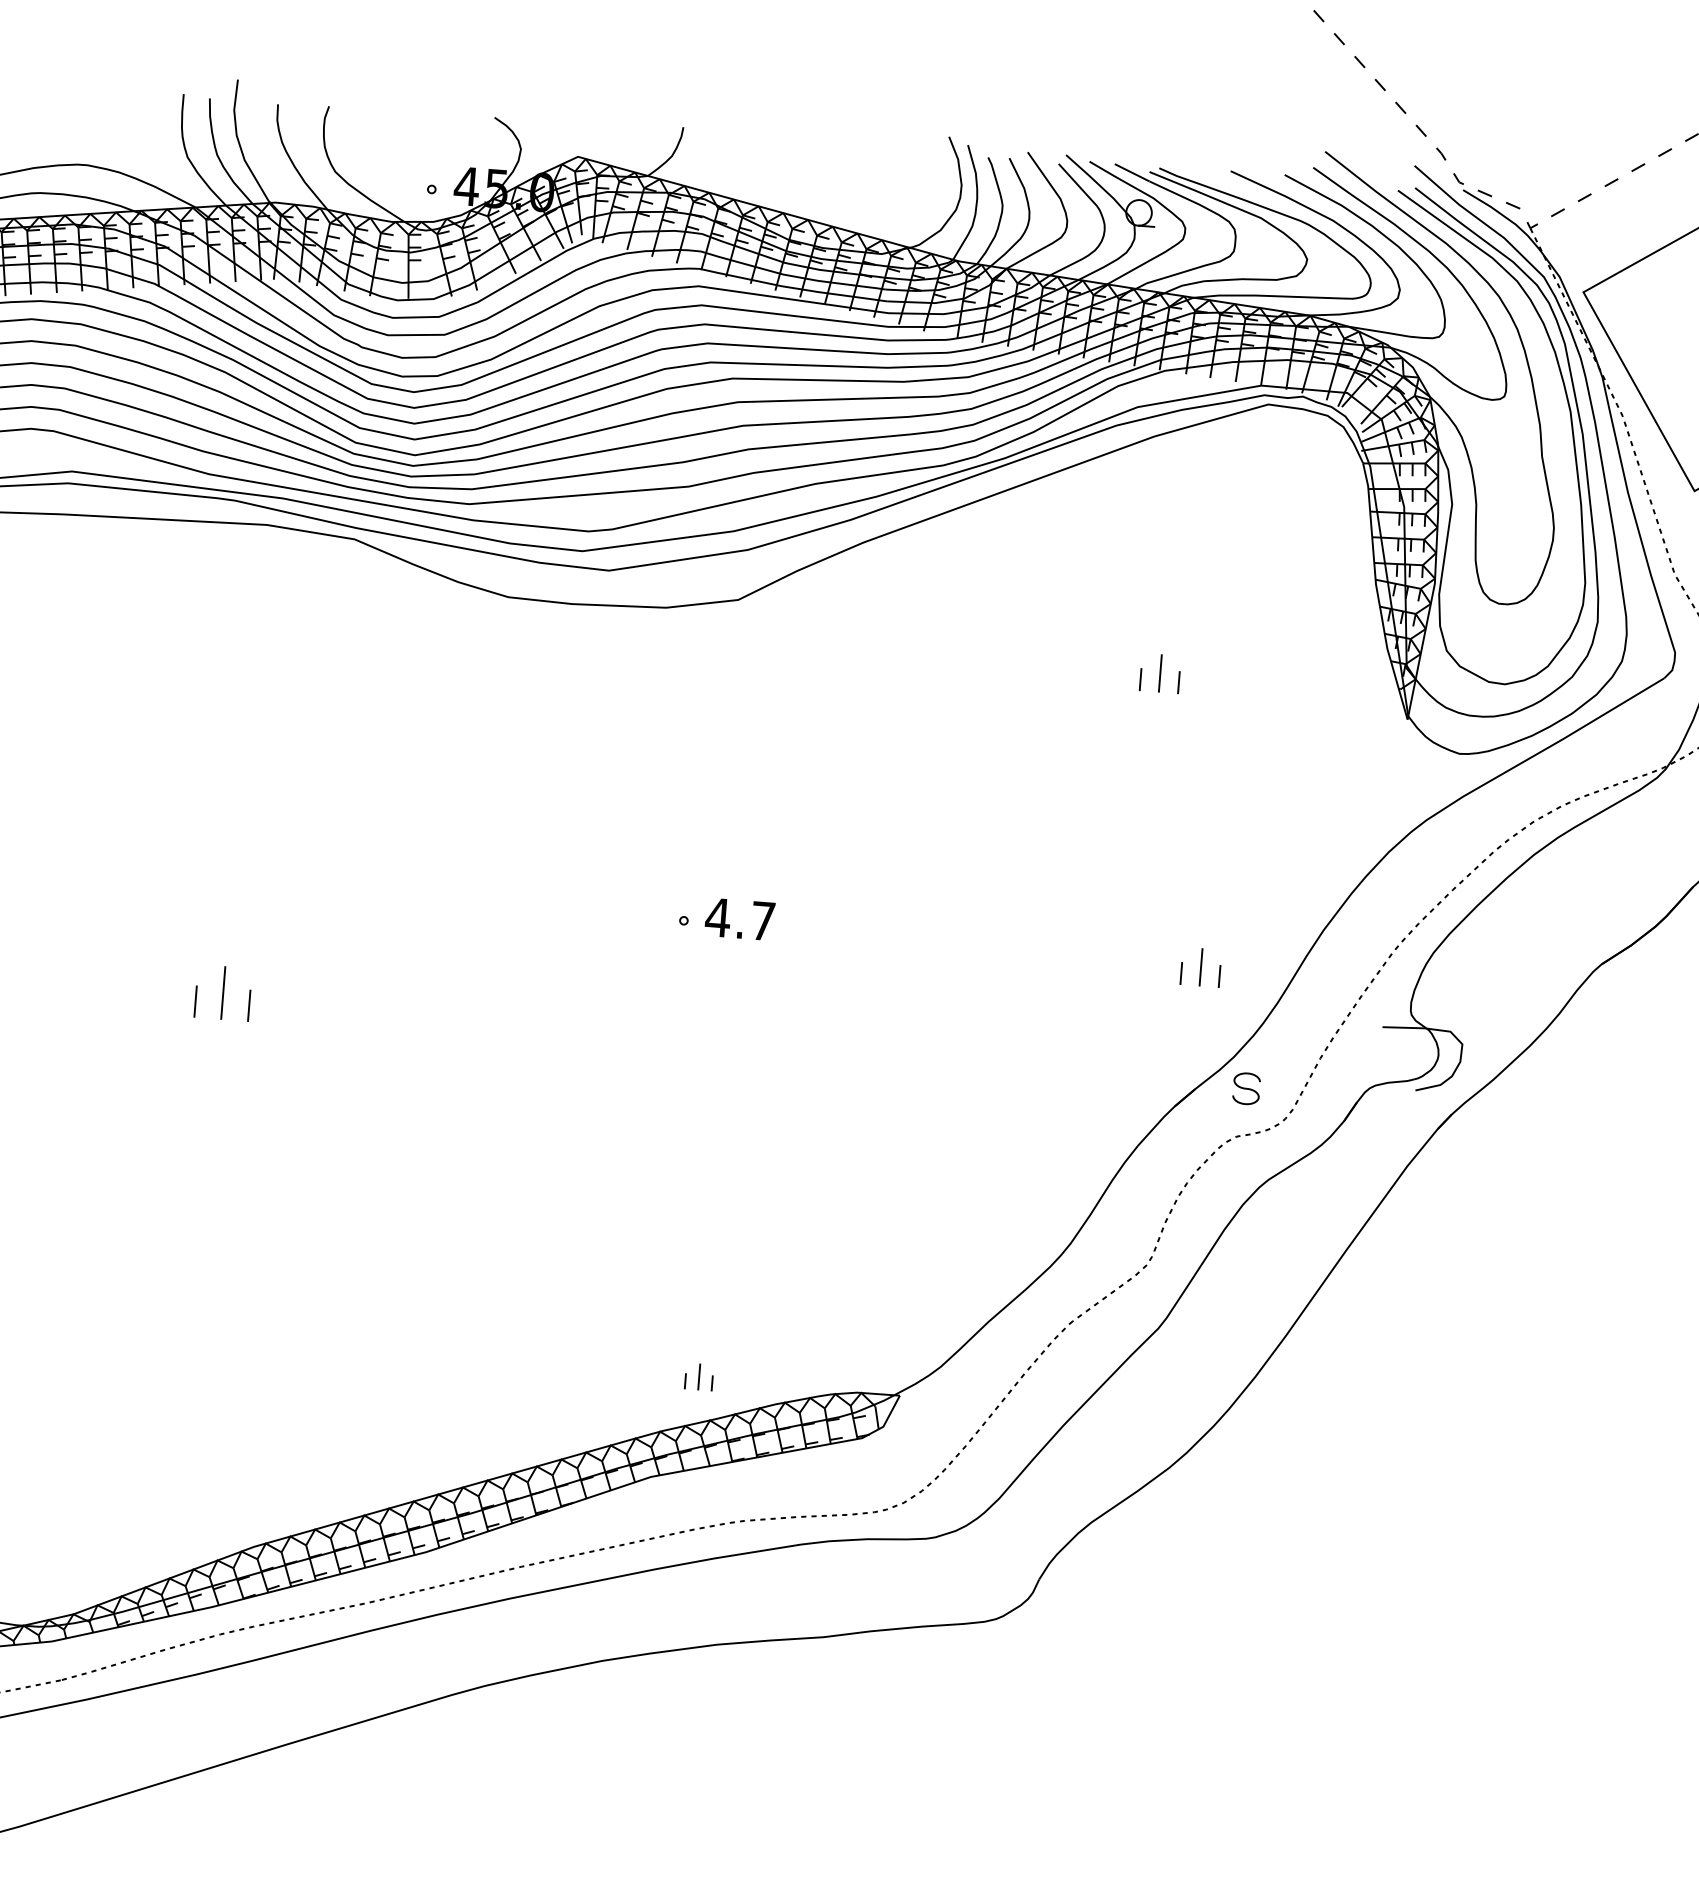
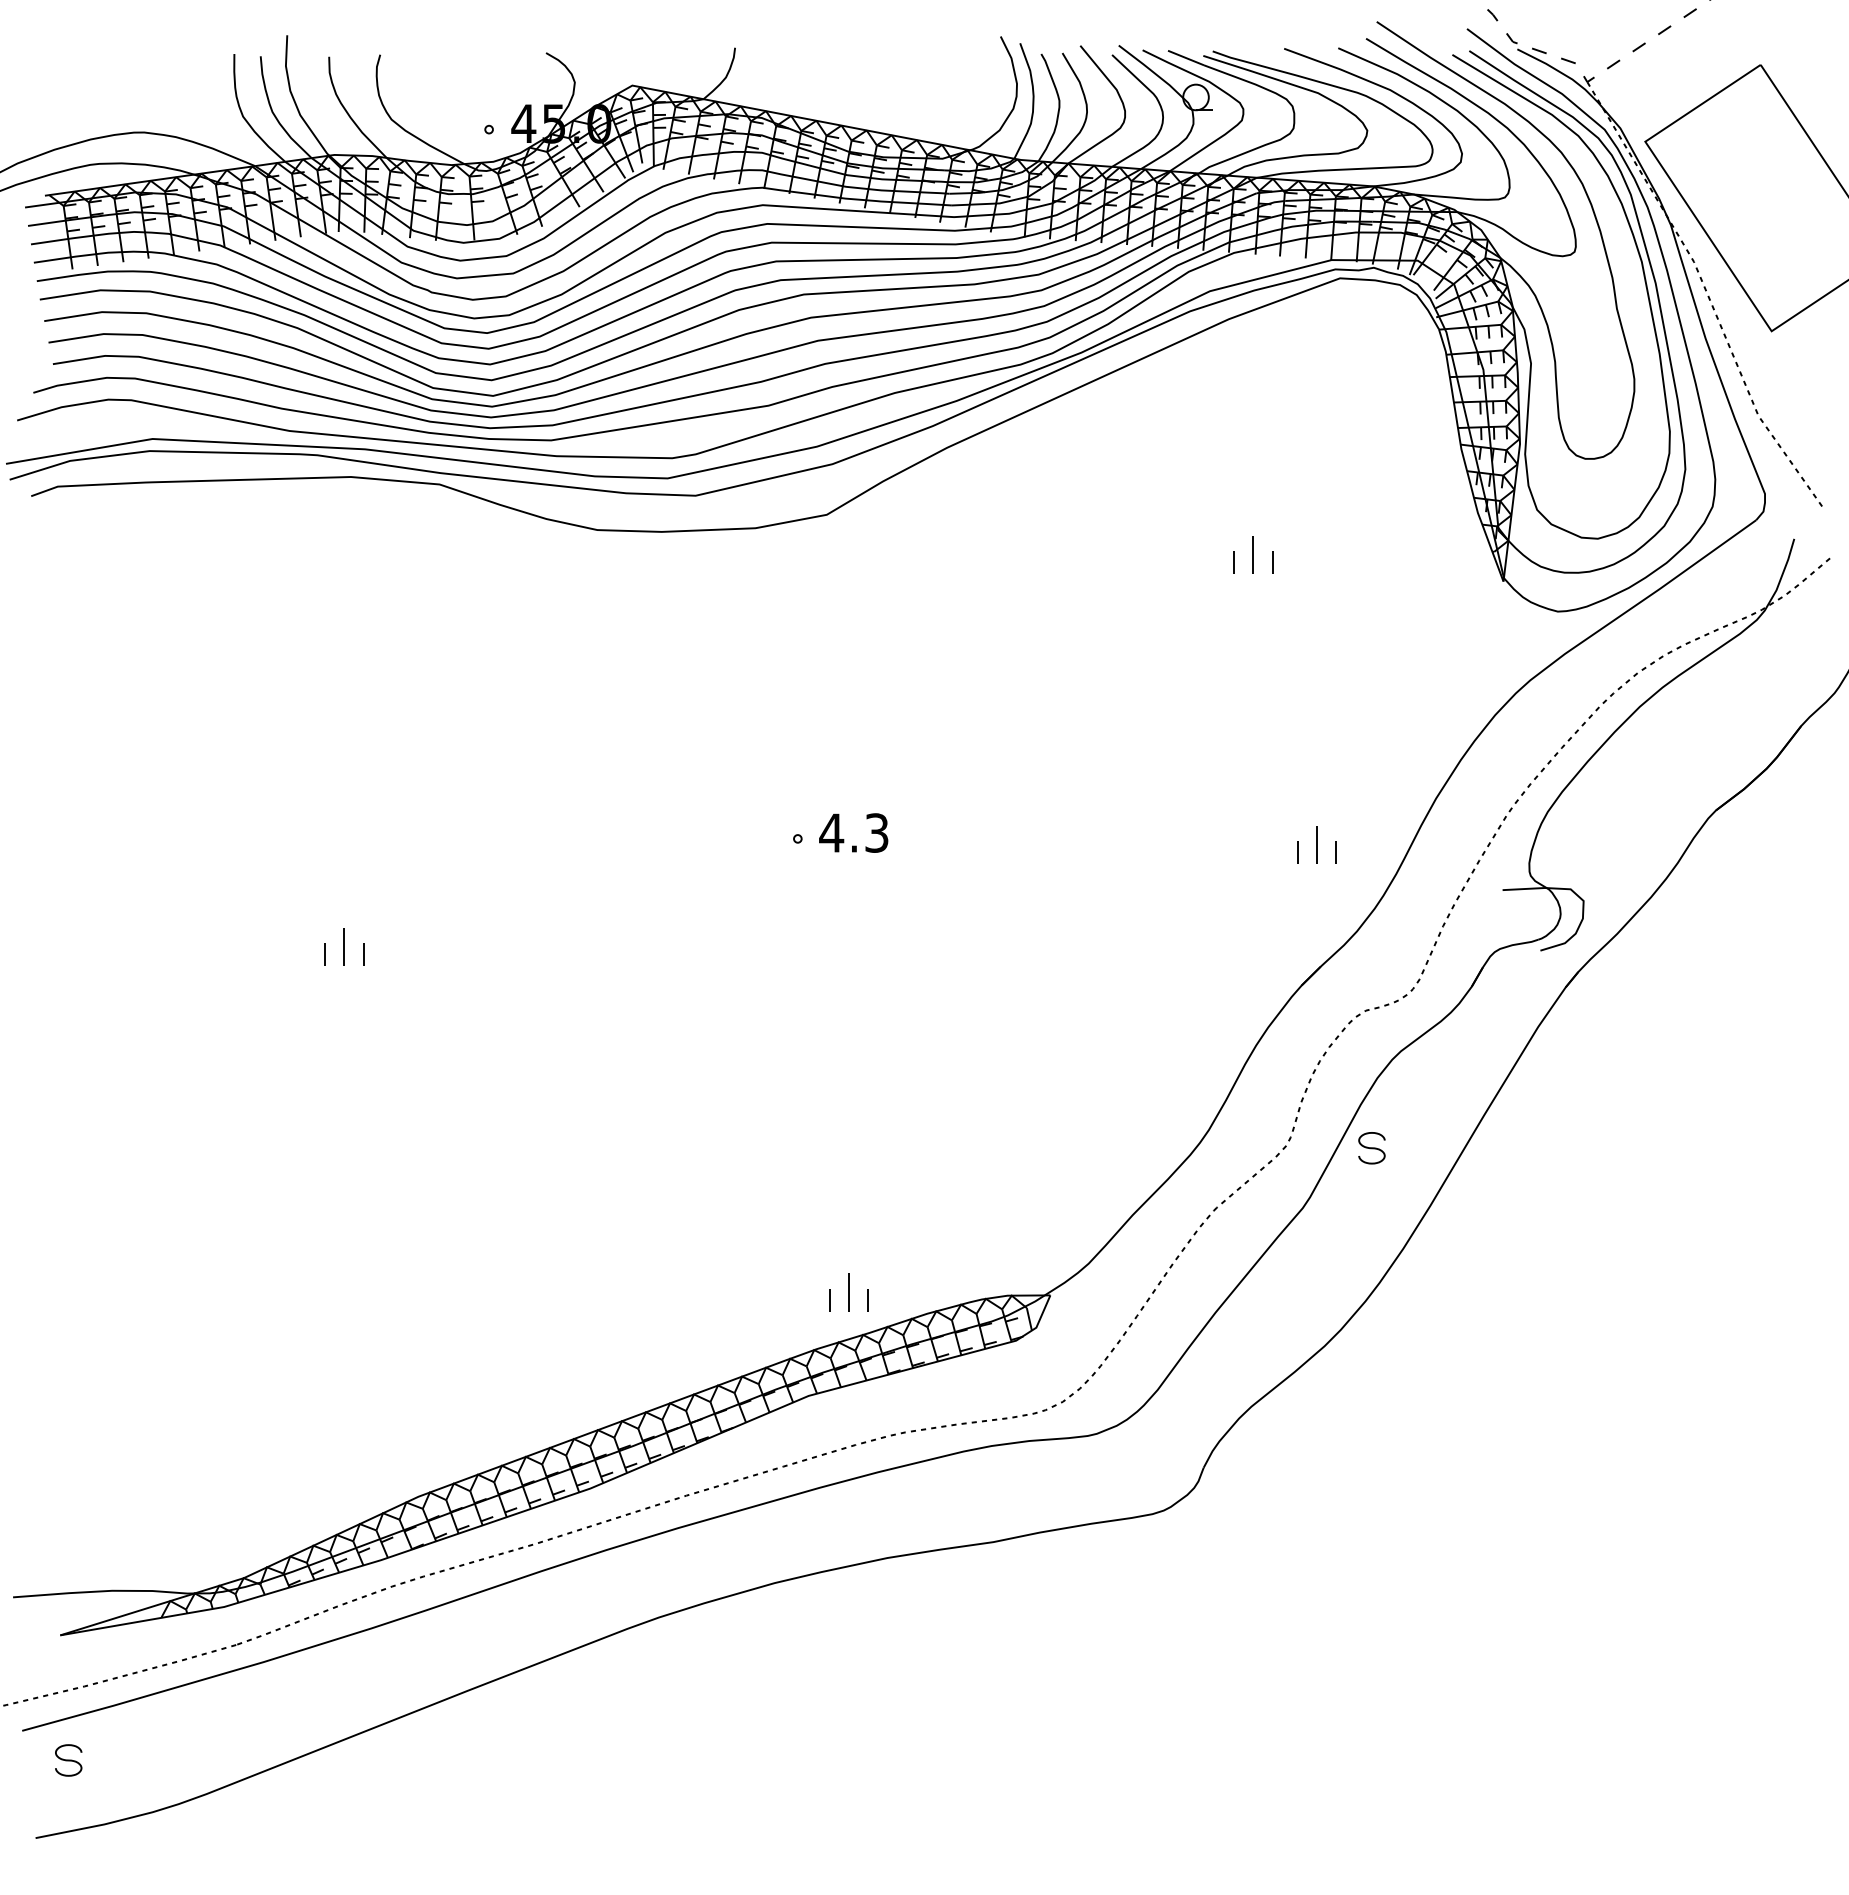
text: (762, 920) -> (876, 832), 4.7 -> 4.3
part: (223, 992) -> (344, 946), size x0.71
part: (1246, 1089) -> (1371, 1148), moved
part: (698, 1376) -> (848, 1292), size x1.43

